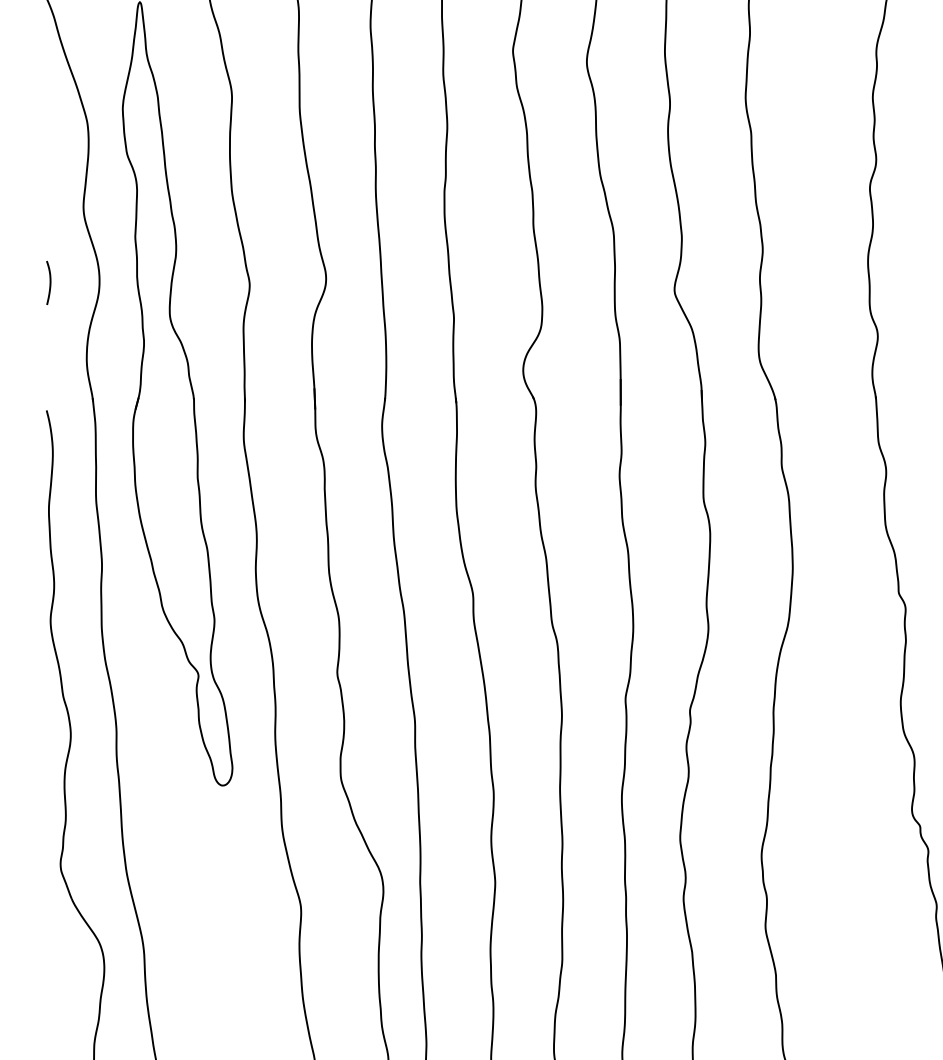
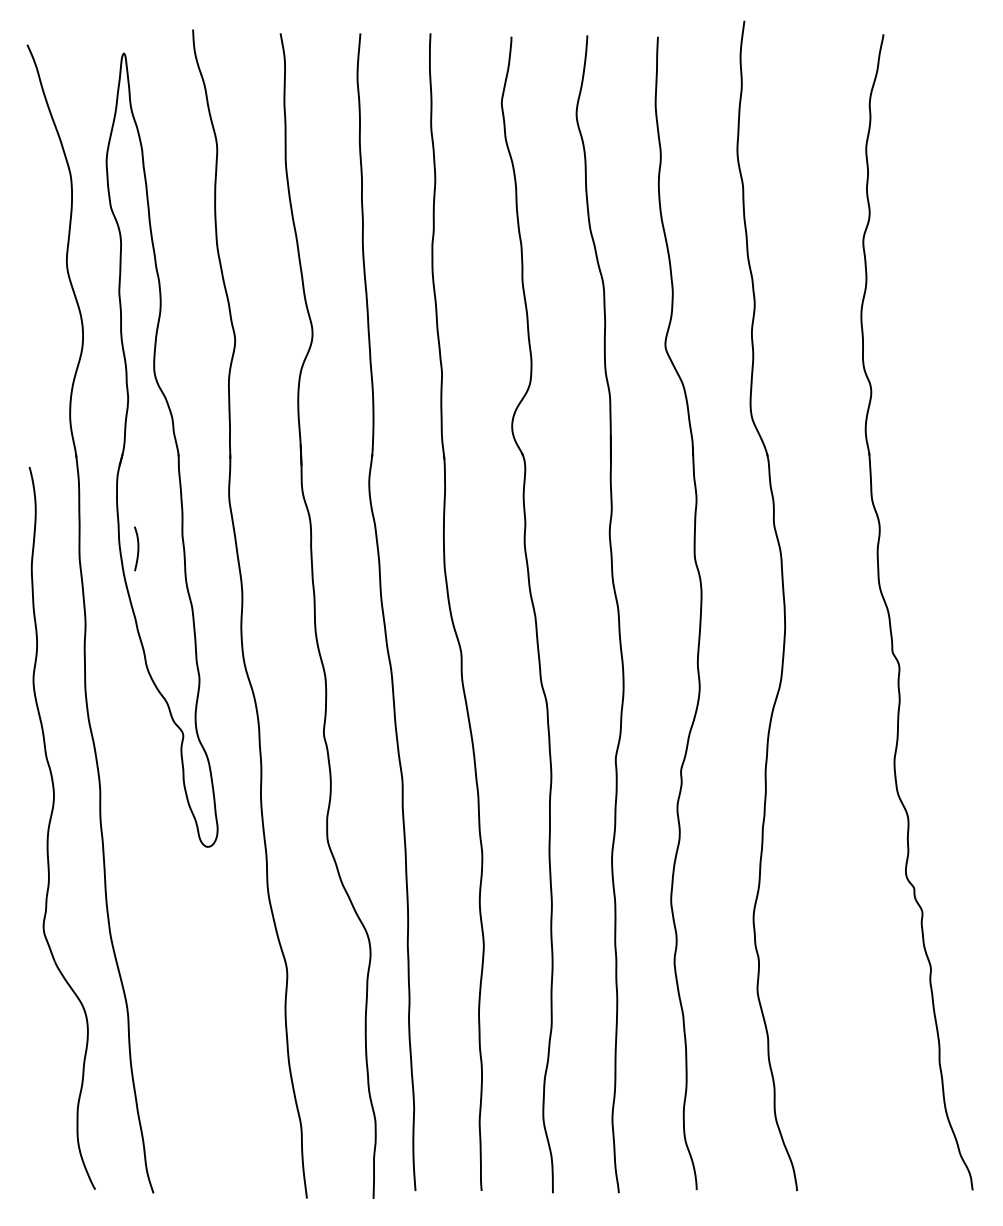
curve: (49, 282) -> (137, 548), moved

